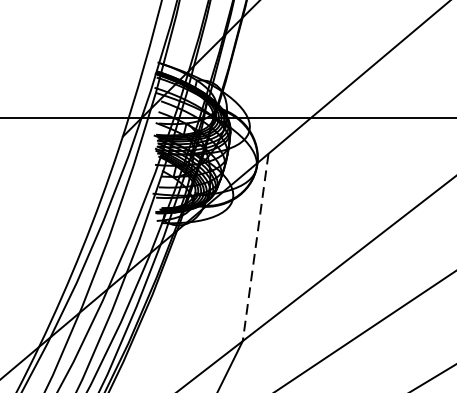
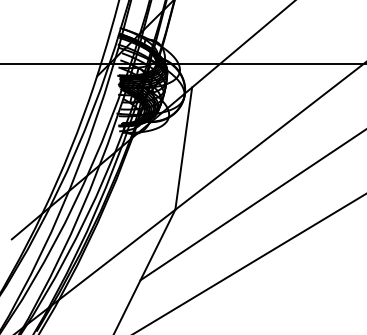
line: (255, 247) -> (183, 148), dashed -> solid

